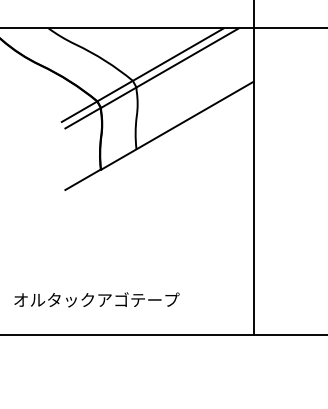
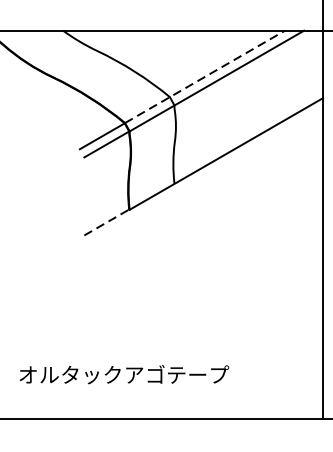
line: (160, 64) -> (204, 76), solid -> dashed
line: (83, 179) -> (107, 222), solid -> dashed

